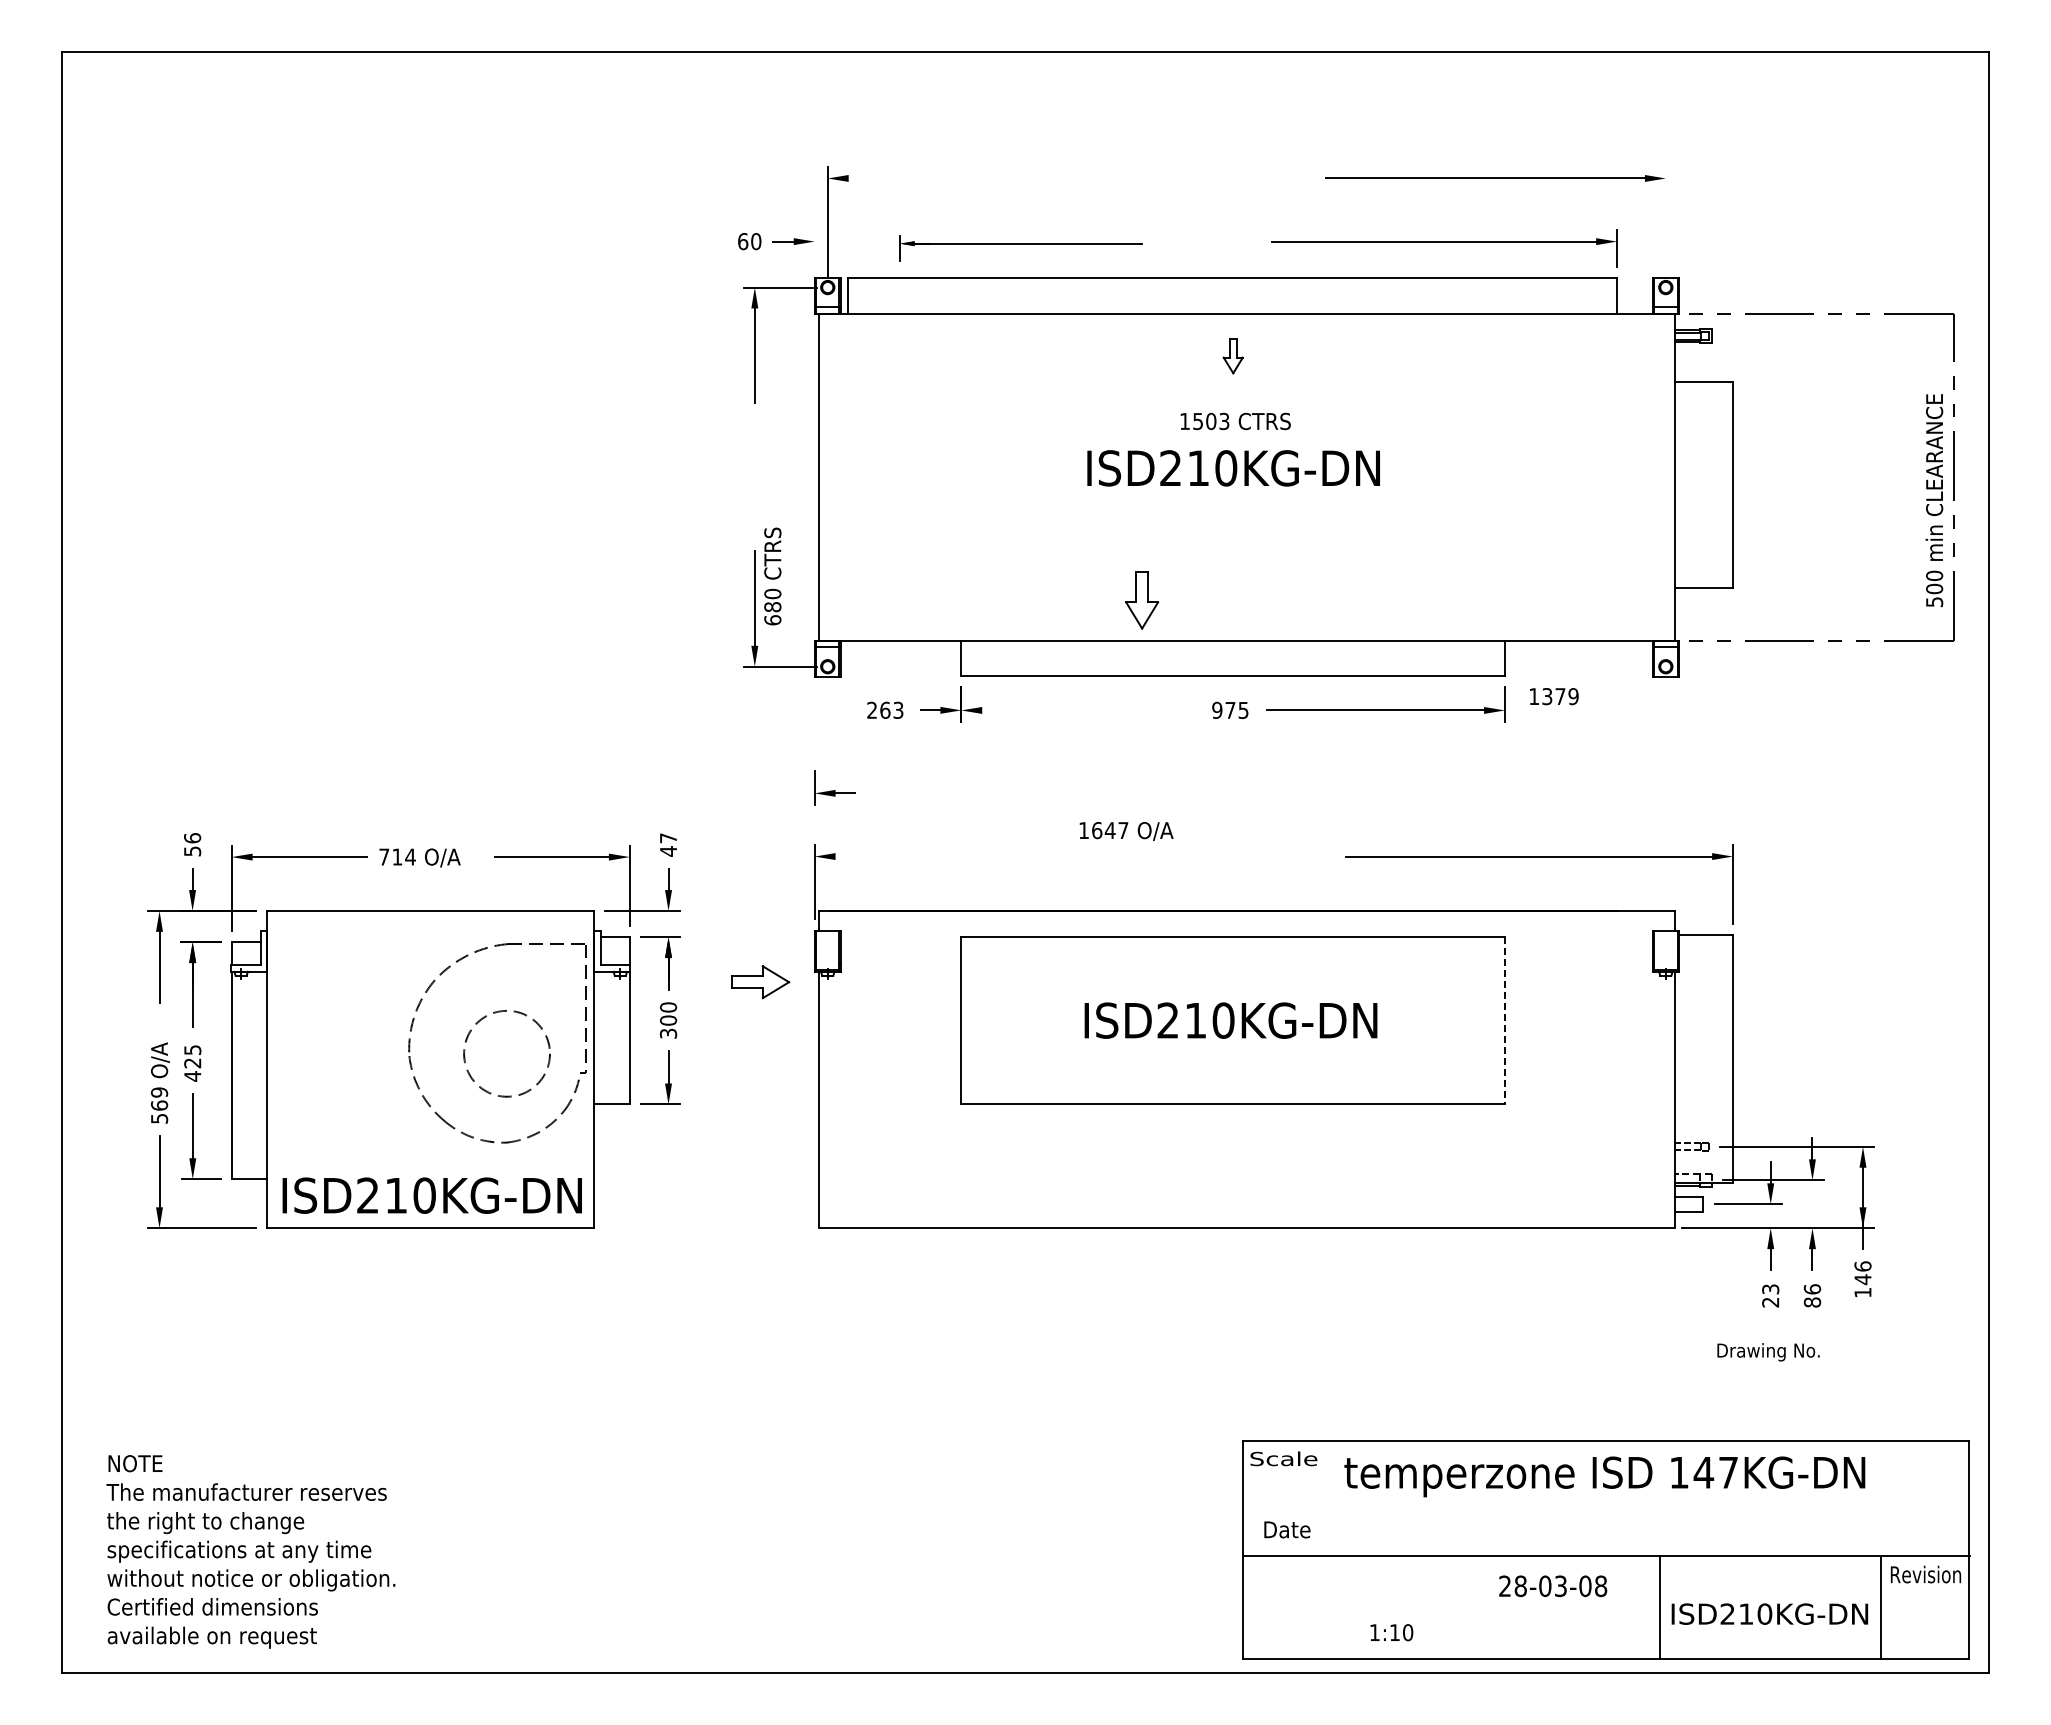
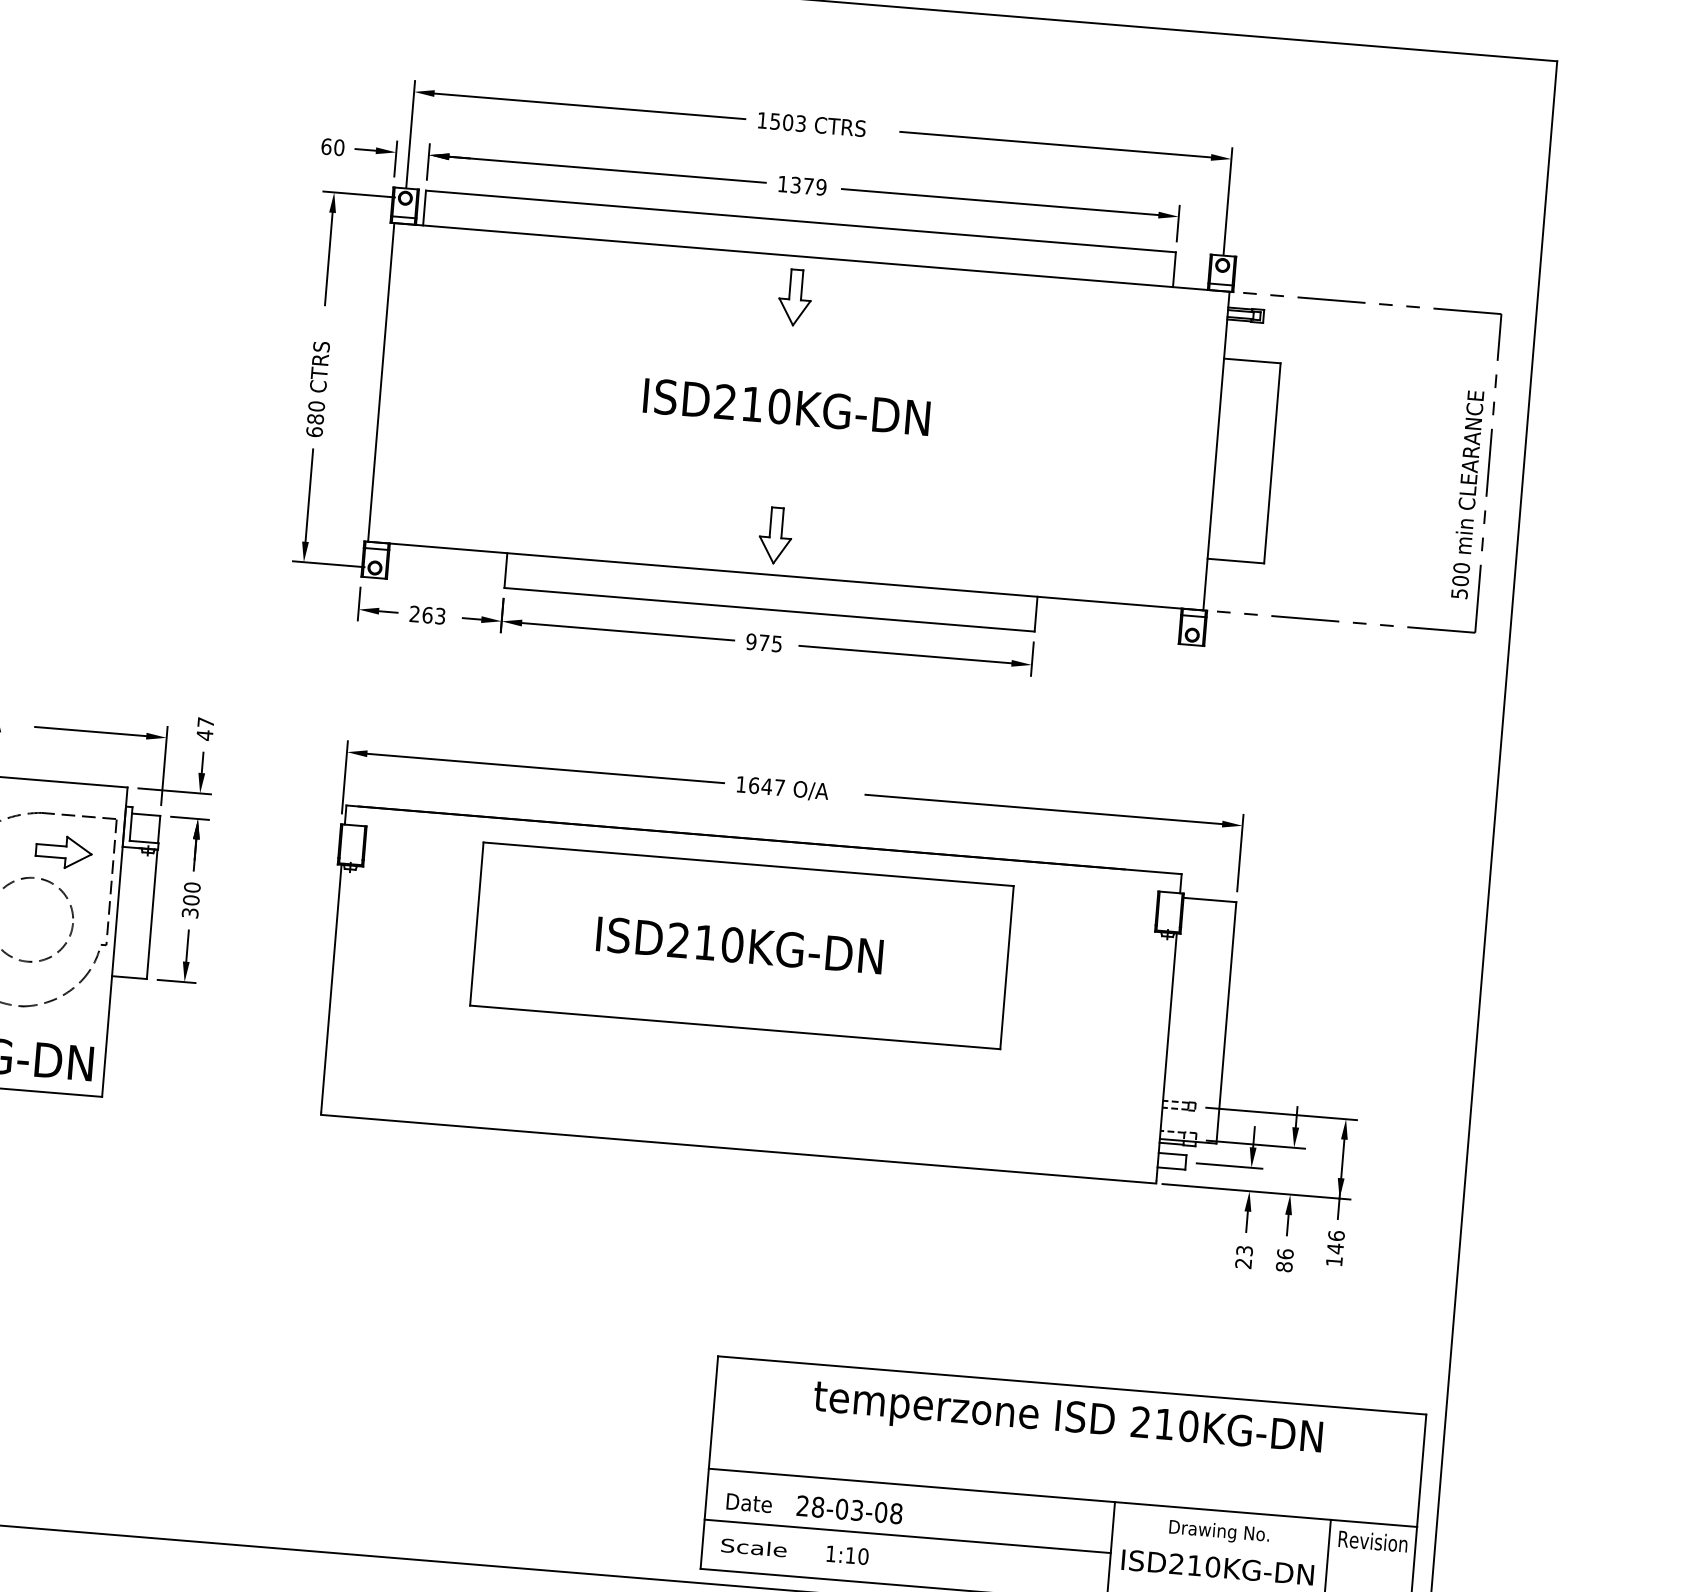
line: (1007, 178) -> (589, 106), added
line: (1665, 221) -> (1227, 201), added
line: (814, 248) -> (395, 159), added
part: (1020, 248) -> (596, 175), size x1.43
part: (1233, 356) -> (795, 298), size x1.67
text: (1235, 421) -> (811, 124), moved
text: (772, 576) -> (317, 389), moved
part: (1142, 600) -> (775, 535), moved
text: (1554, 696) -> (802, 185), moved
line: (1090, 710) -> (627, 631), added
part: (834, 787) -> (378, 605), moved
text: (1126, 831) -> (782, 788), moved
line: (1018, 856) -> (545, 768), added
part: (760, 982) -> (63, 852), moved
line: (1504, 1020) -> (1006, 967), dashed -> solid
text: (1768, 1352) -> (1219, 1532), moved
text: (1283, 1458) -> (753, 1547), moved
text: (1703, 1472) -> (1164, 1424), 147KG-DN -> 210KG-DN
text: (1287, 1529) -> (749, 1502), moved
text: (1553, 1586) -> (850, 1510), moved
line: (1451, 1608) -> (907, 1536), added

